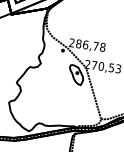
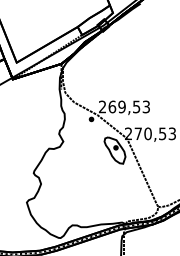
text: (91, 45) -> (129, 106), 286,78 -> 269,53

